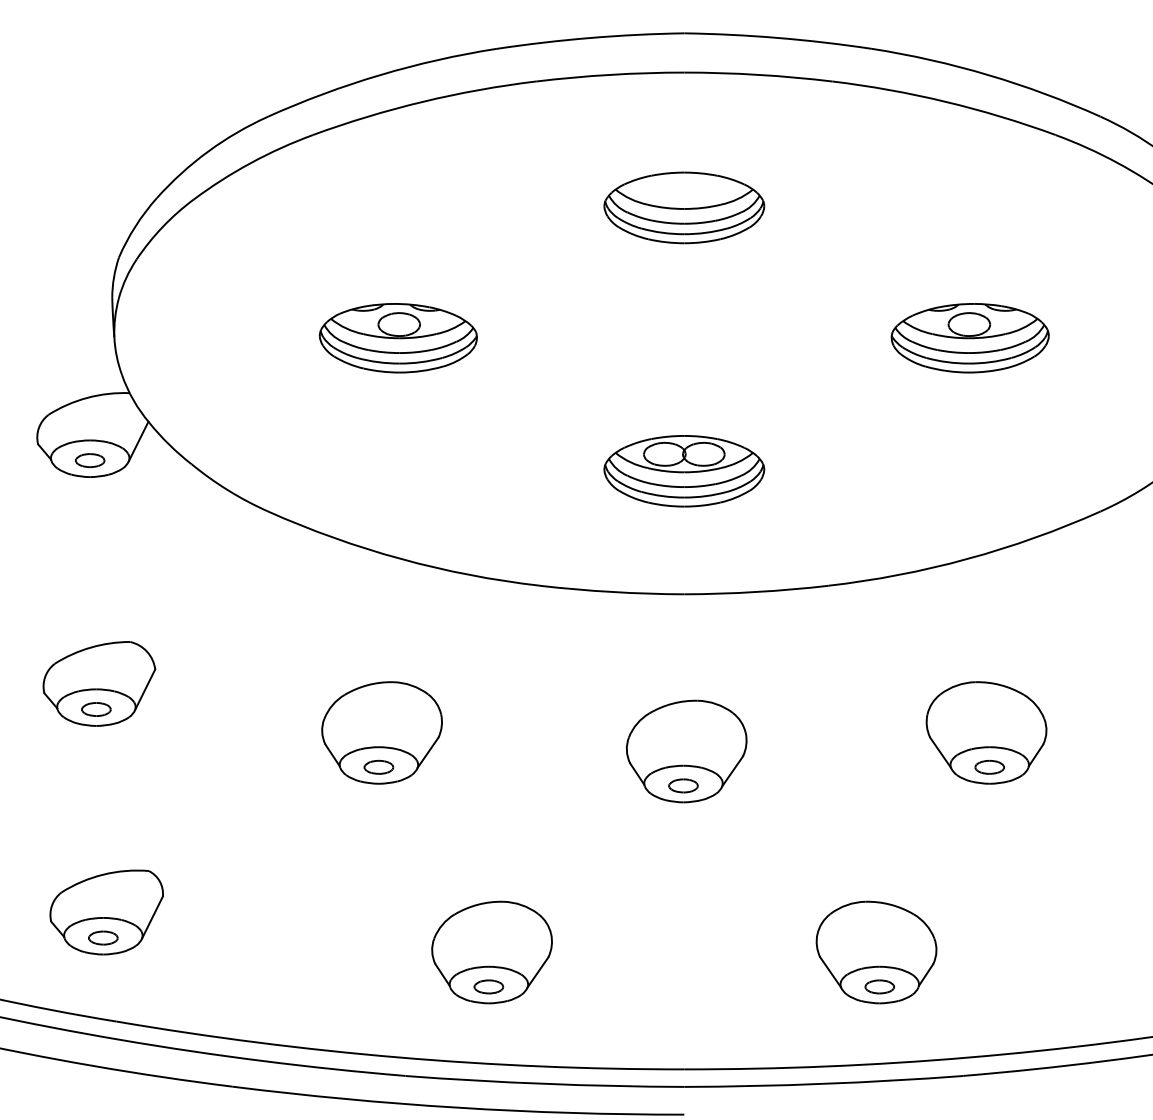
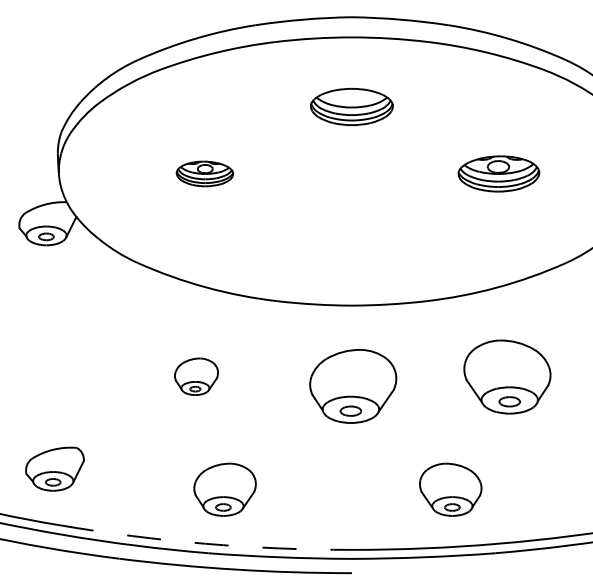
part: (397, 337) -> (204, 173), size x0.7
part: (683, 471) -> (351, 242), removed
part: (98, 683) -> (50, 351), removed
part: (381, 732) -> (196, 376), size x0.7
part: (984, 732) -> (506, 376), size x1.4
part: (685, 751) -> (352, 386), size x1.4
part: (490, 951) -> (224, 489), moved
arc: (399, 1056) -> (205, 543), solid -> dashed

